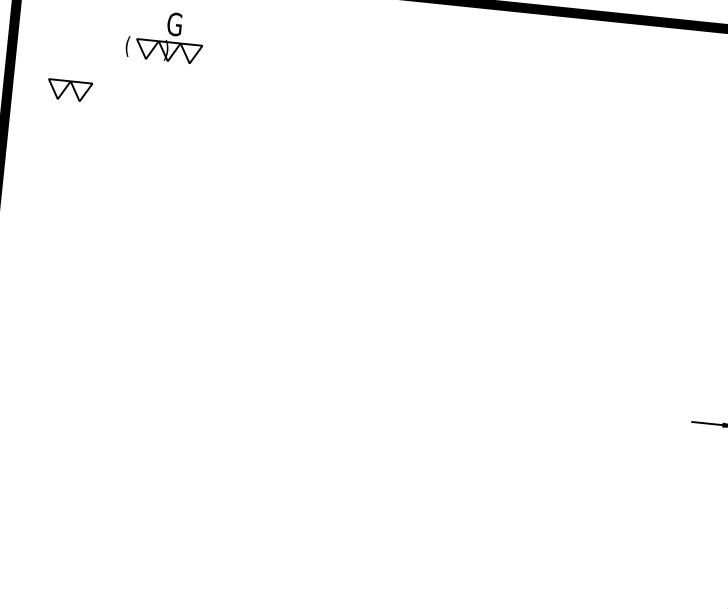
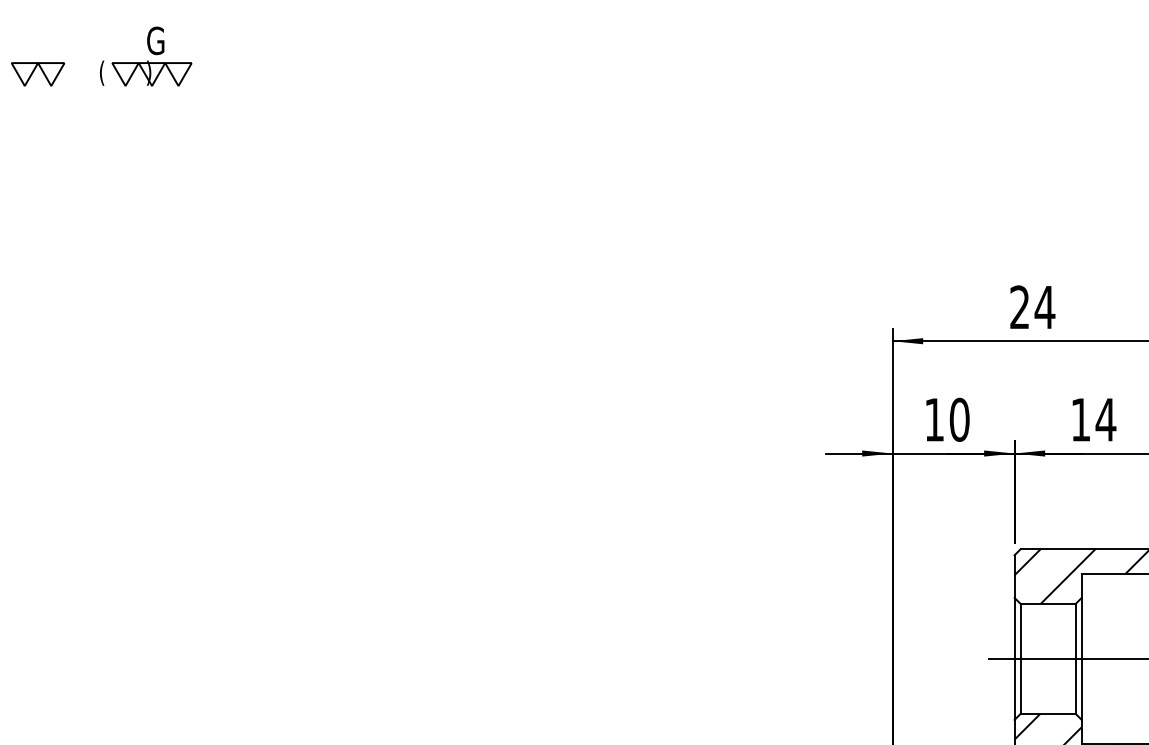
part: (70, 90) -> (38, 74), moved

